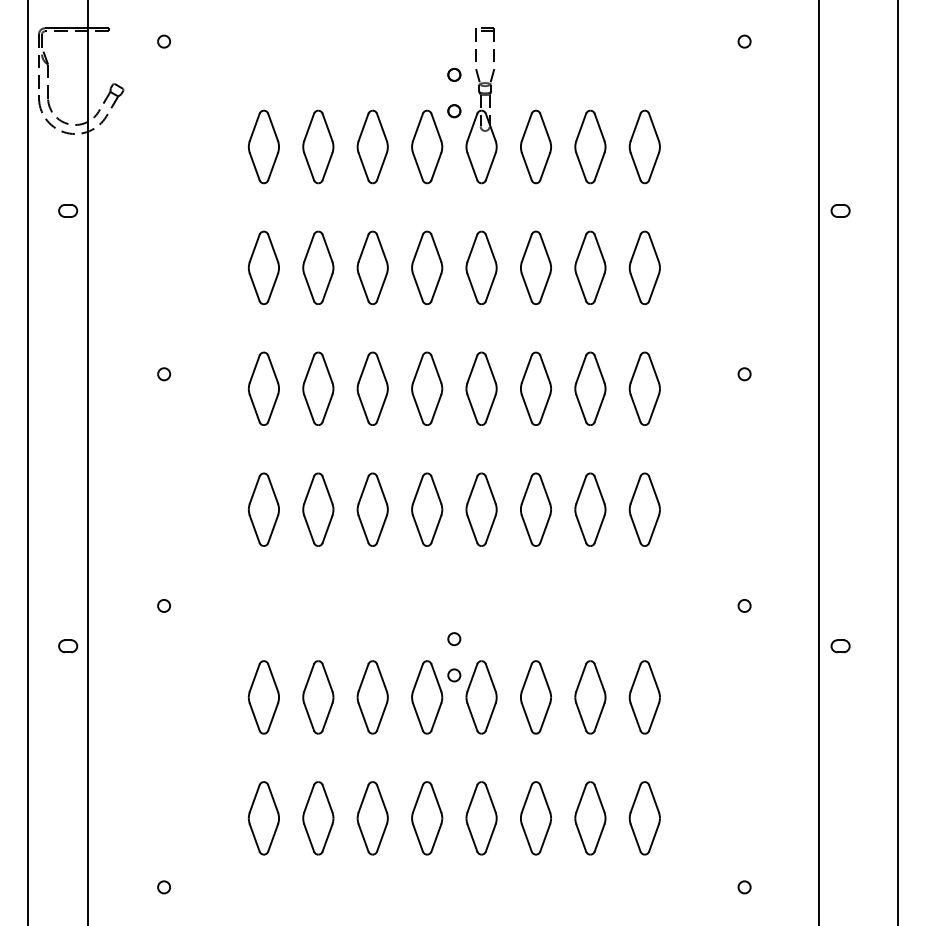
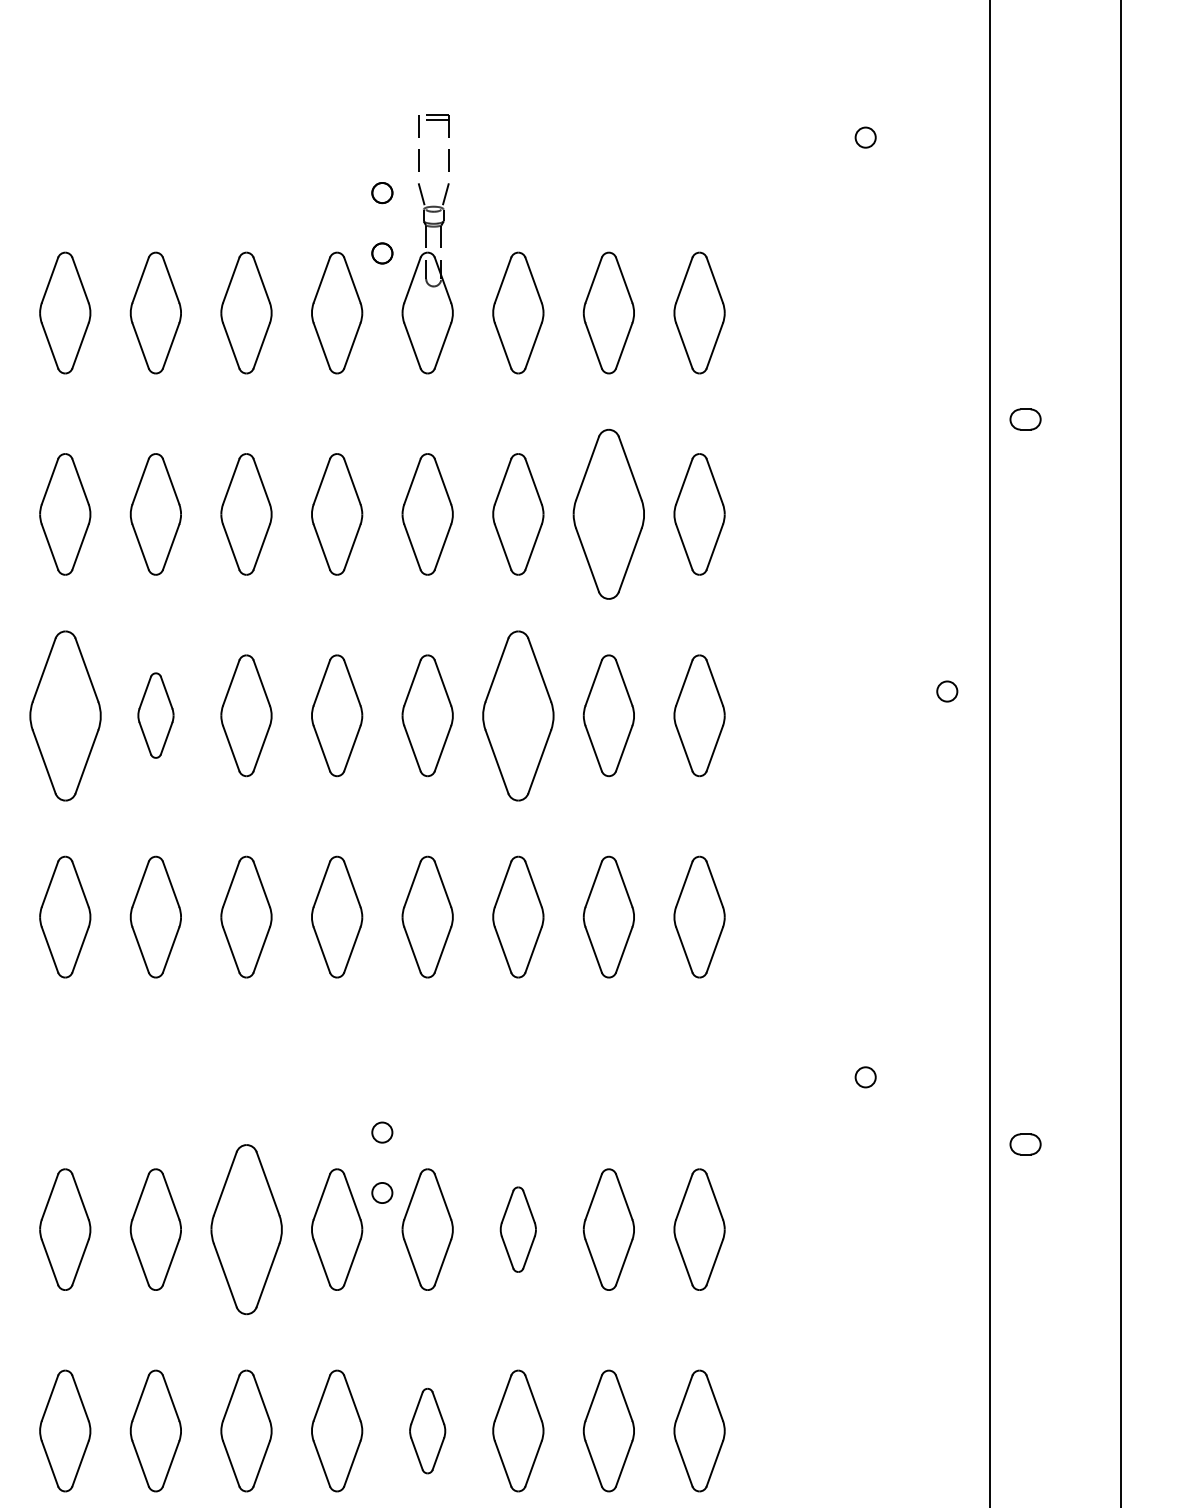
part: (590, 267) -> (609, 513), size x1.4
circle: (744, 374) -> (947, 691), moved
part: (263, 388) -> (64, 715), size x1.4
part: (318, 388) -> (156, 715), size x0.7
part: (535, 388) -> (517, 715), size x1.4
part: (372, 697) -> (246, 1229), size x1.4
part: (535, 697) -> (517, 1229), size x0.7
part: (481, 818) -> (427, 1431), size x0.7

